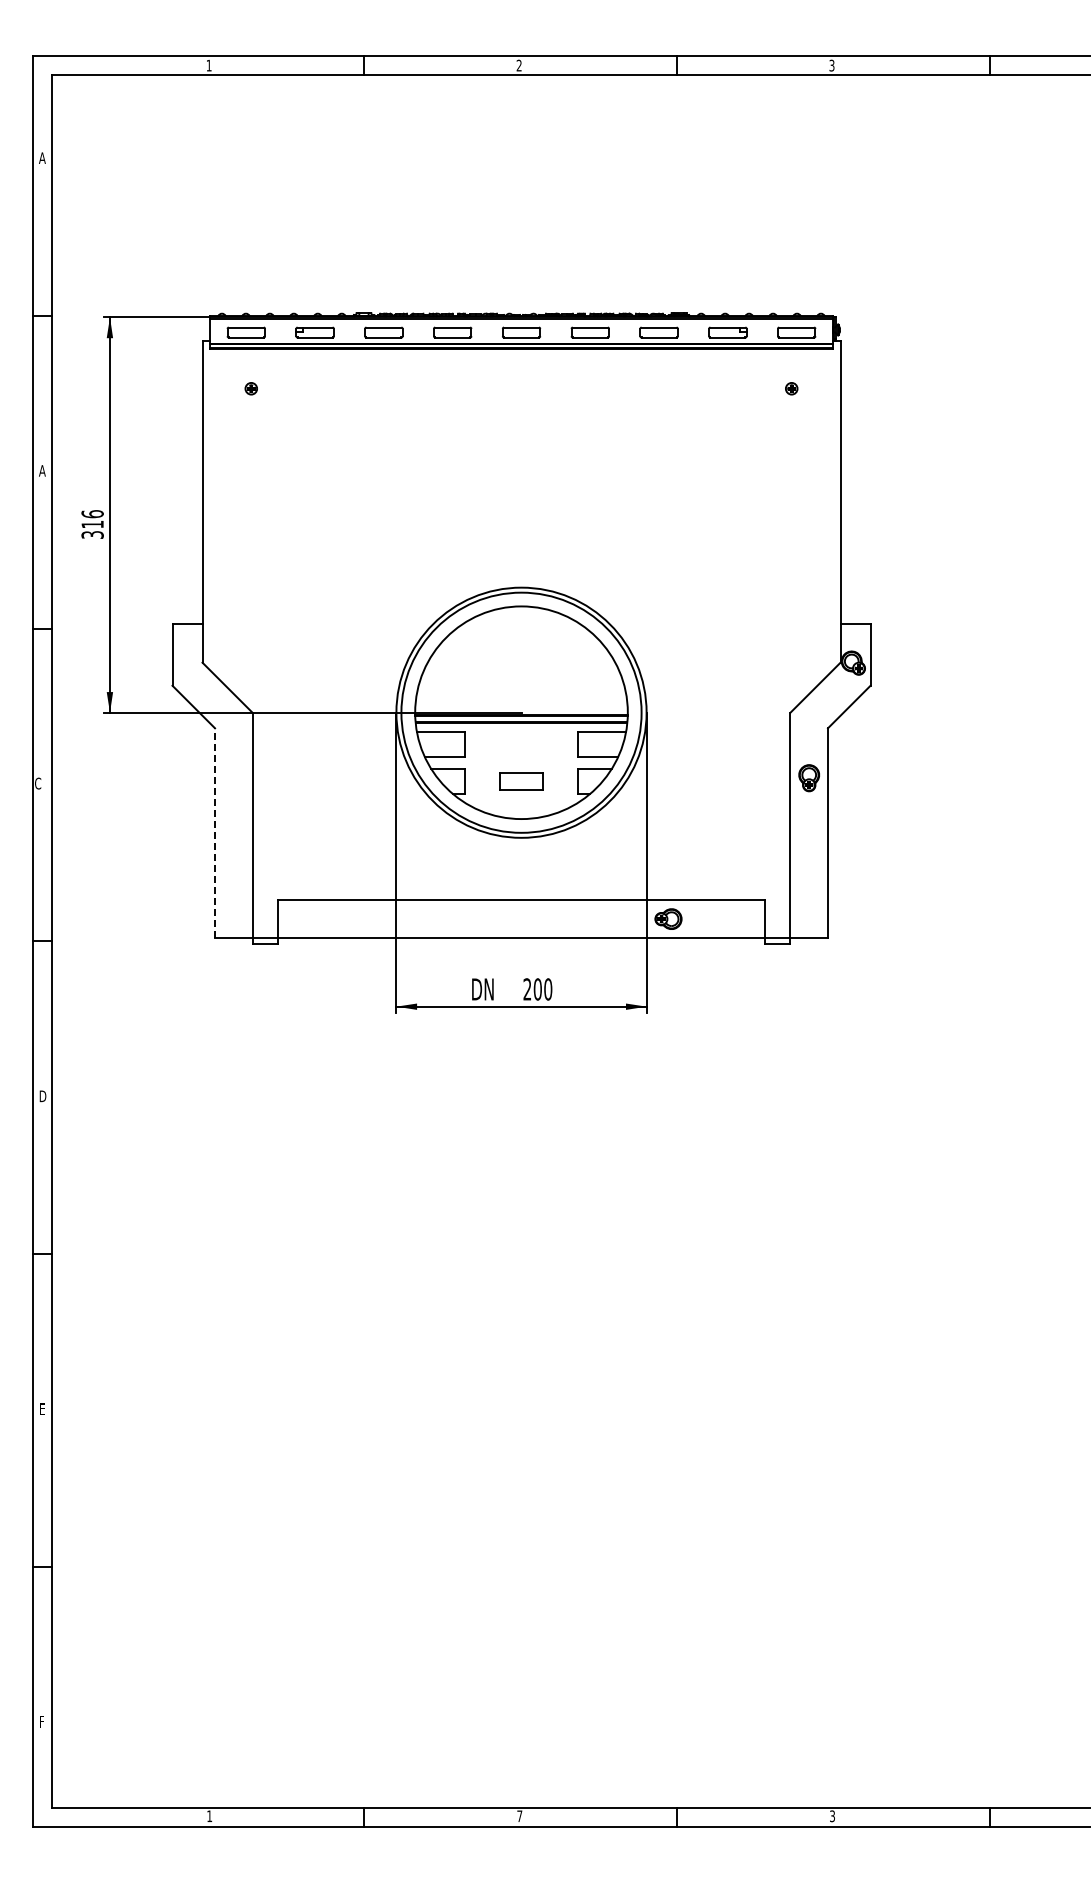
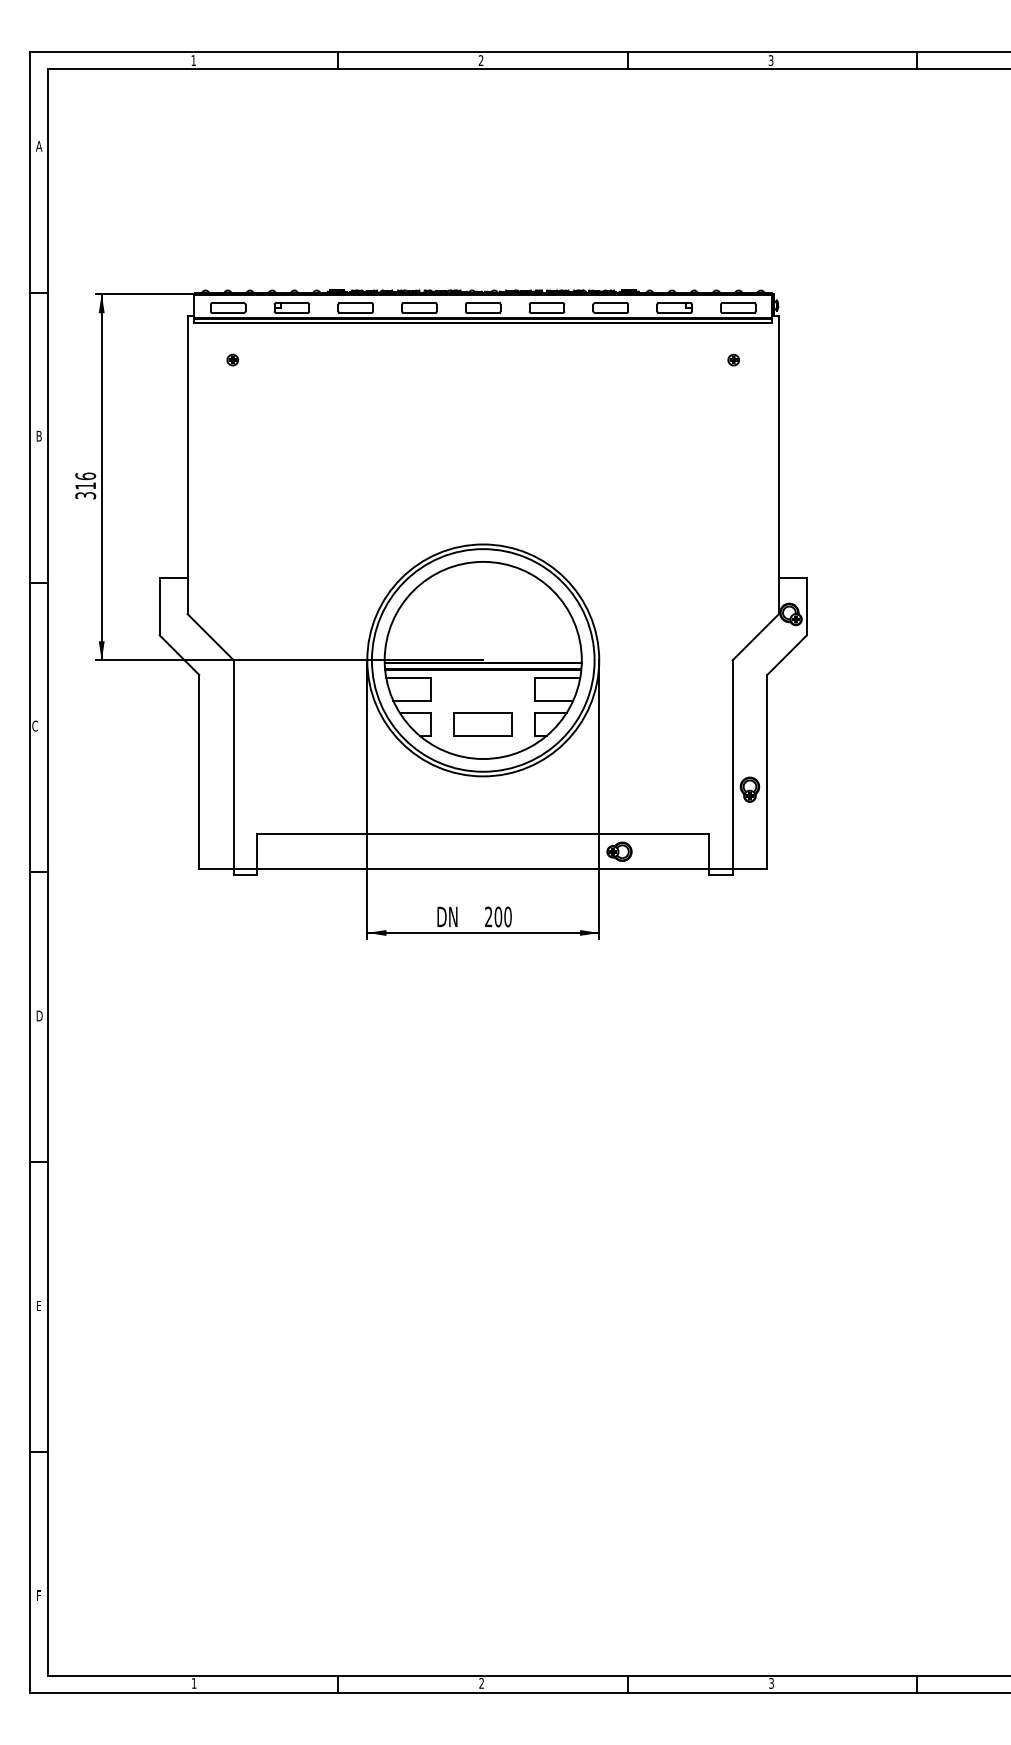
text: (42, 470) -> (39, 435), A -> B
part: (808, 778) -> (749, 789), moved
part: (521, 781) -> (483, 724), size x1.43
line: (215, 833) -> (199, 772), dashed -> solid
text: (519, 1815) -> (481, 1682), 7 -> 2

